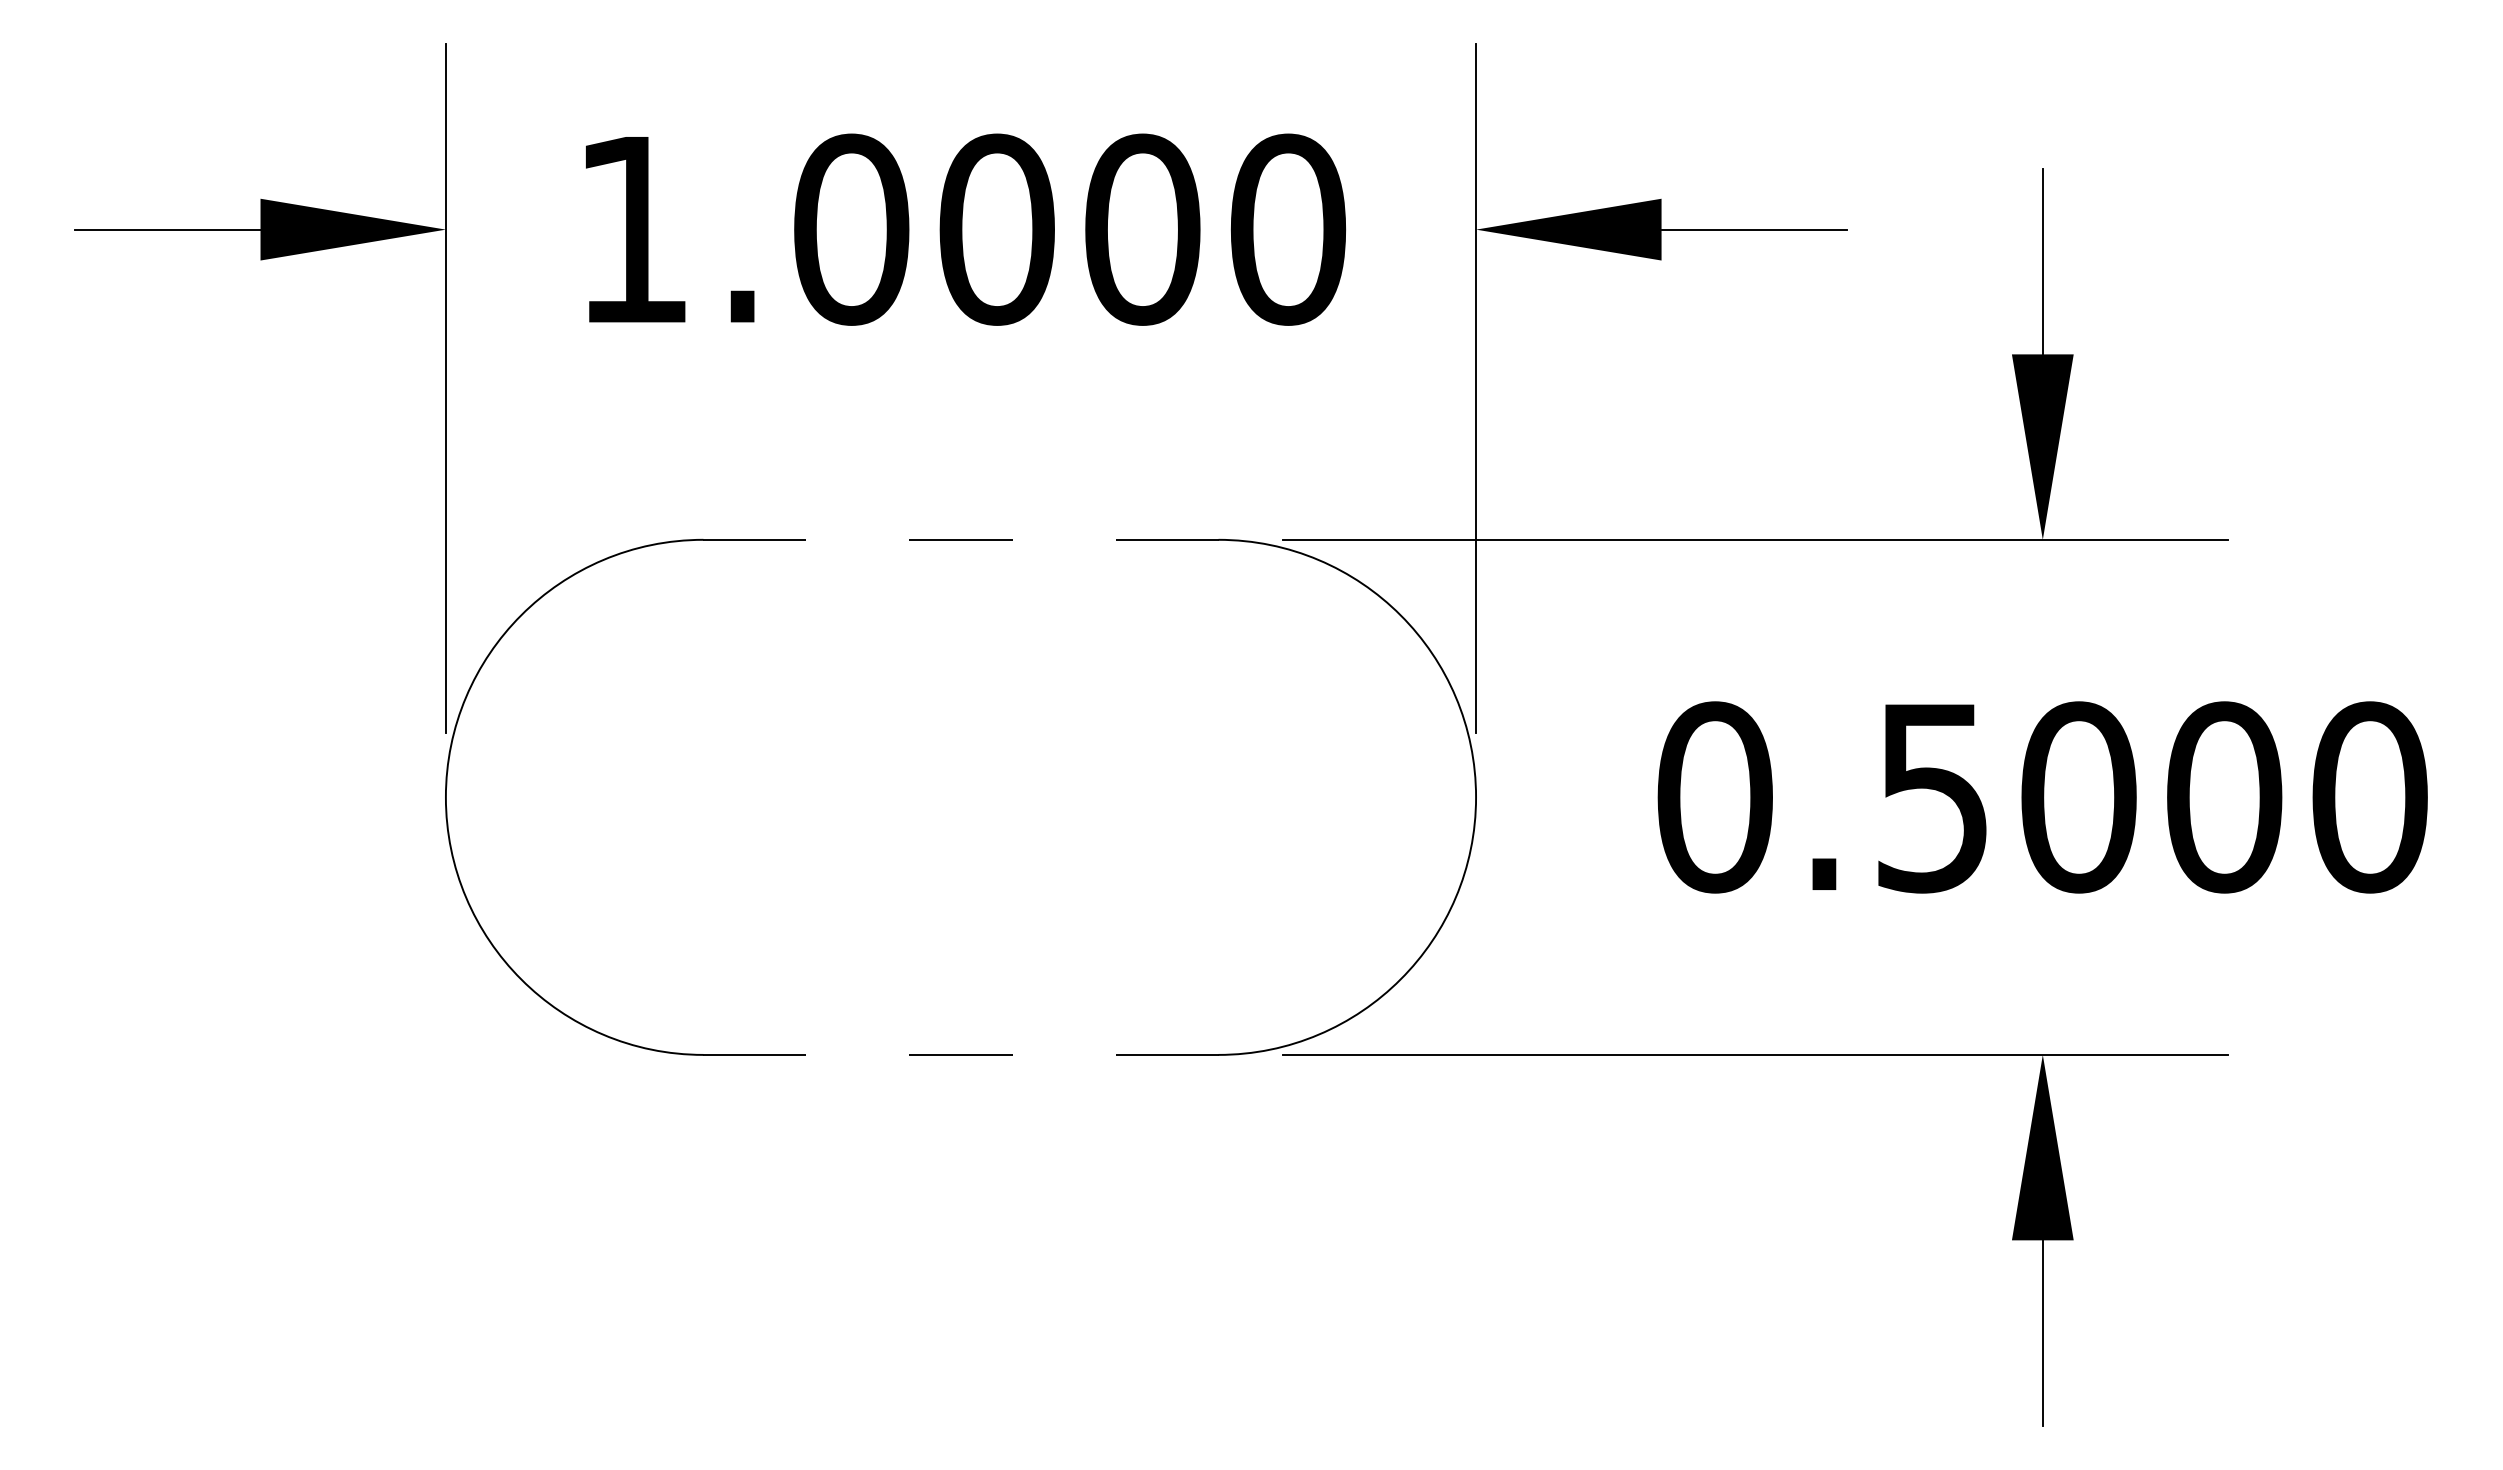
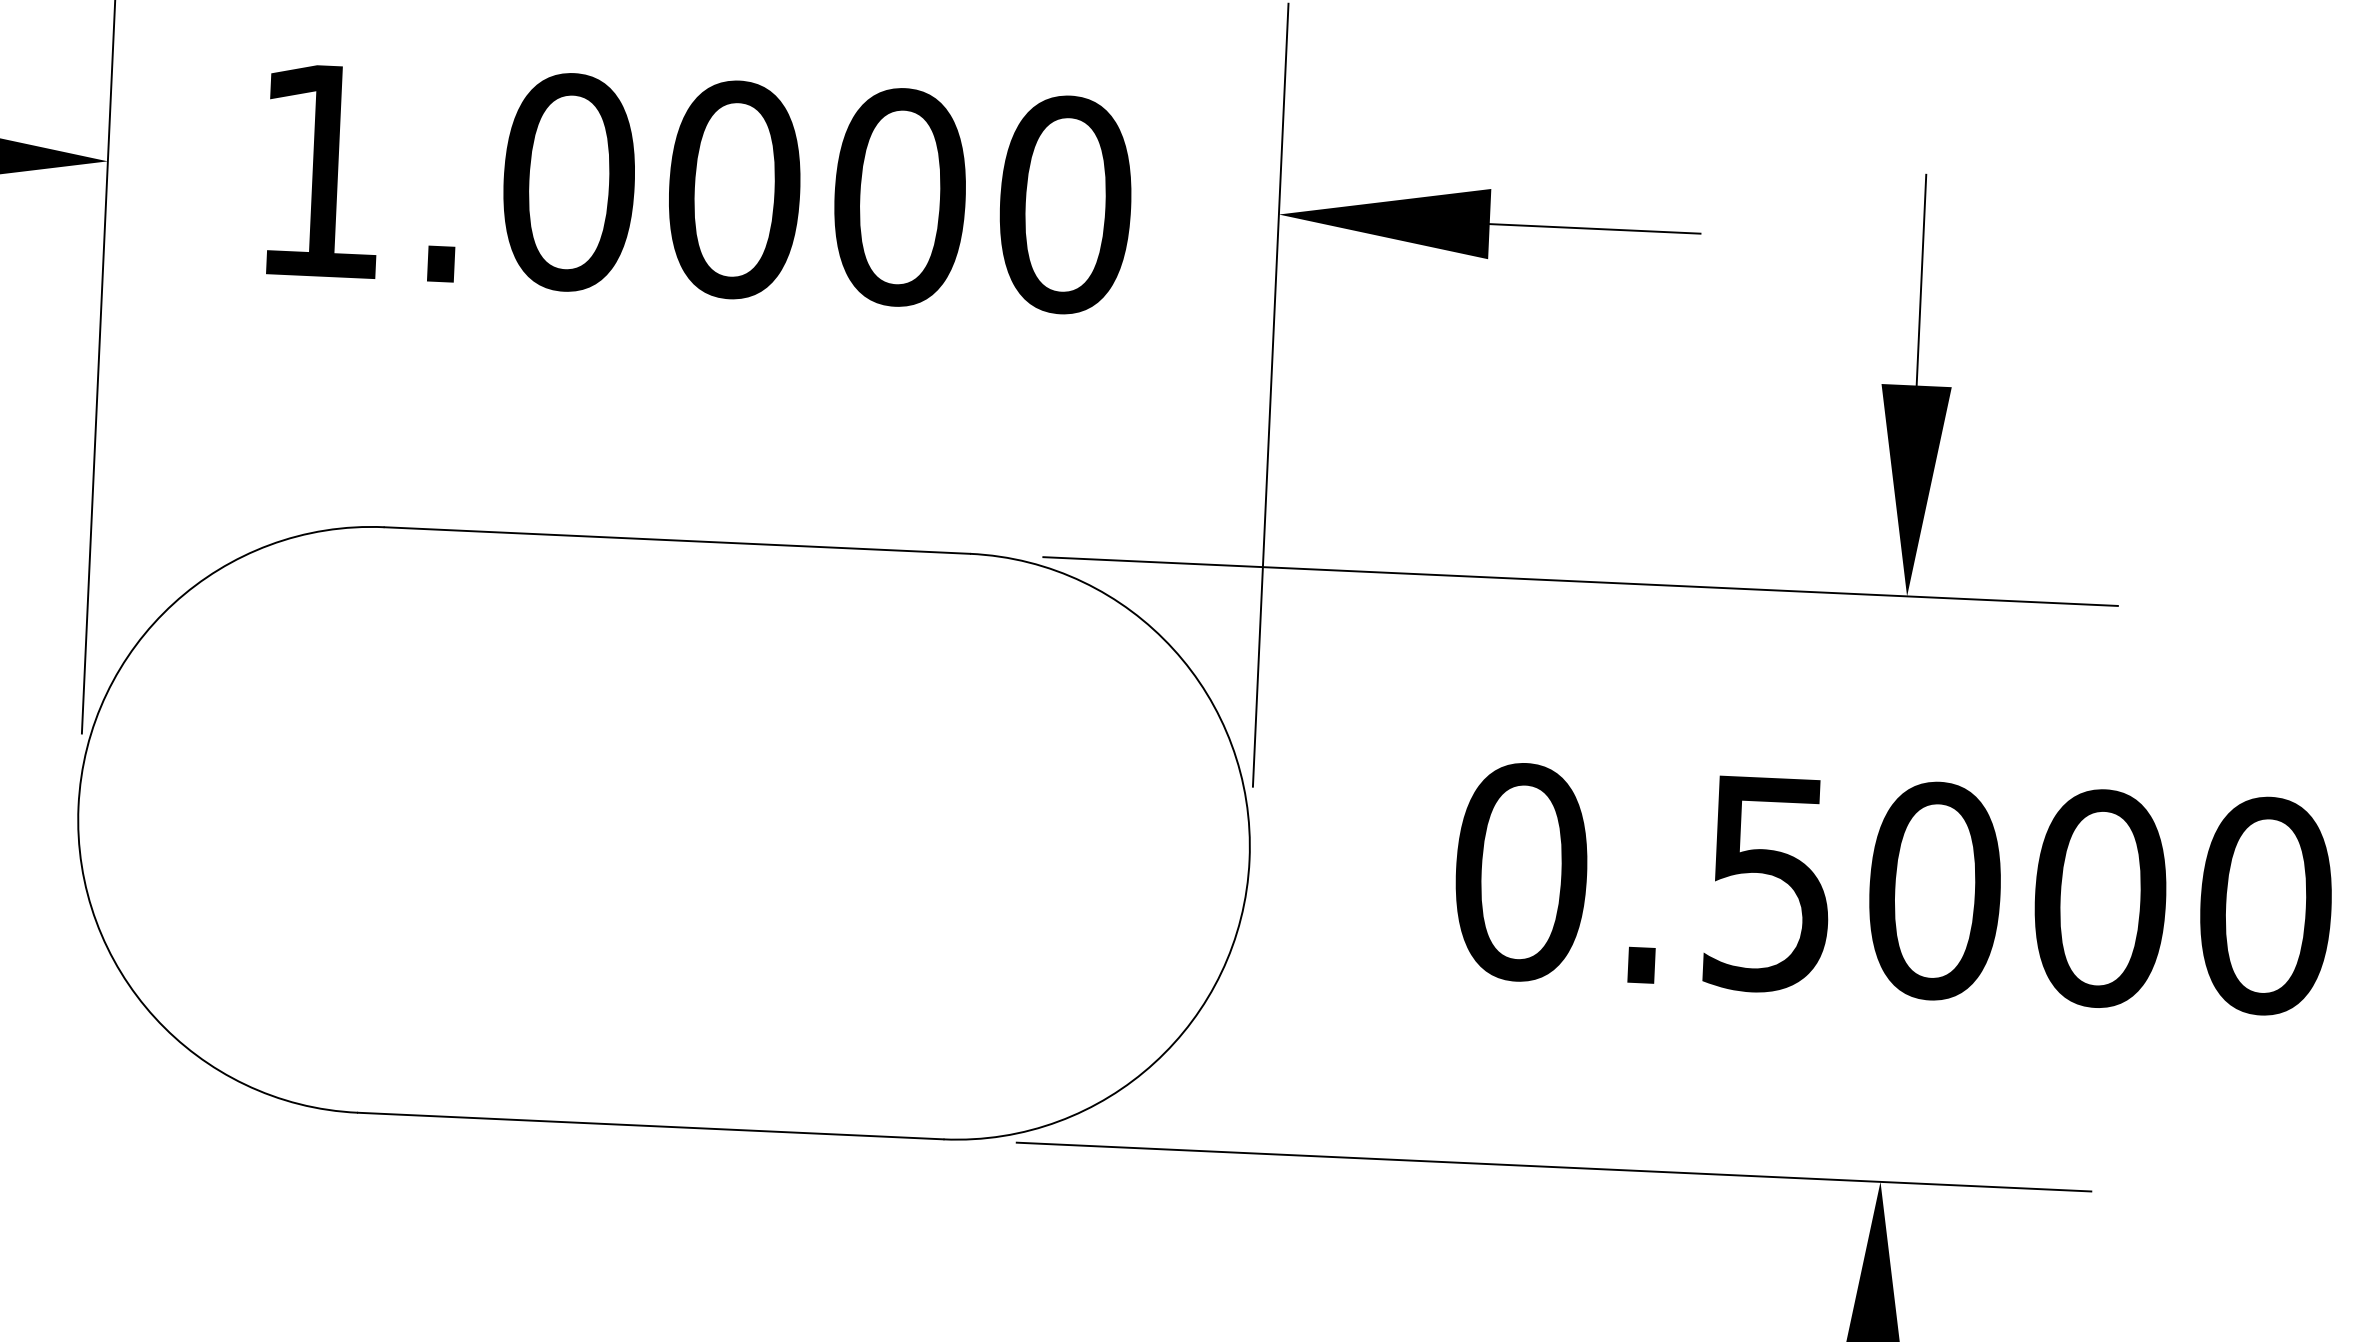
line: (960, 539) -> (676, 540), dashed -> solid
line: (960, 1054) -> (650, 1125), dashed -> solid

